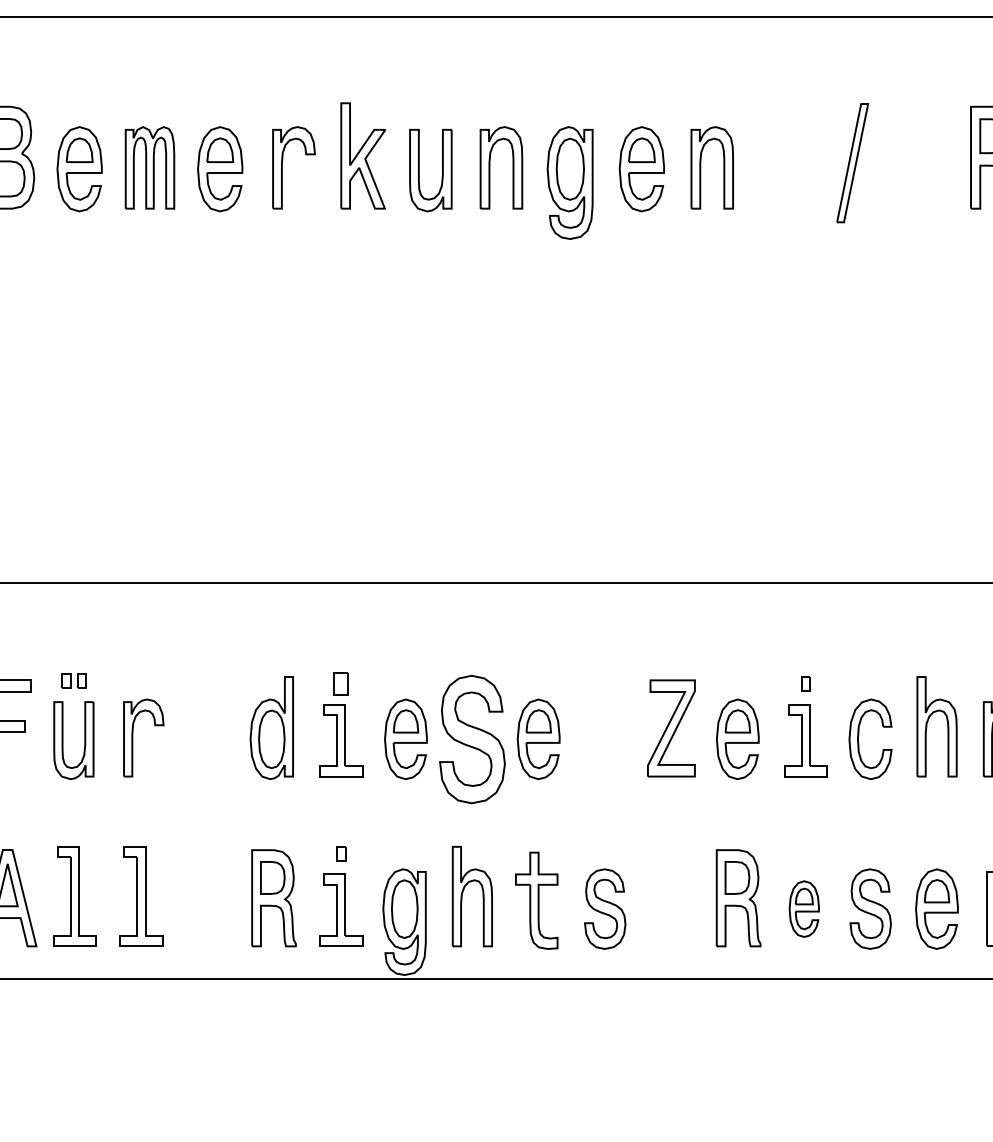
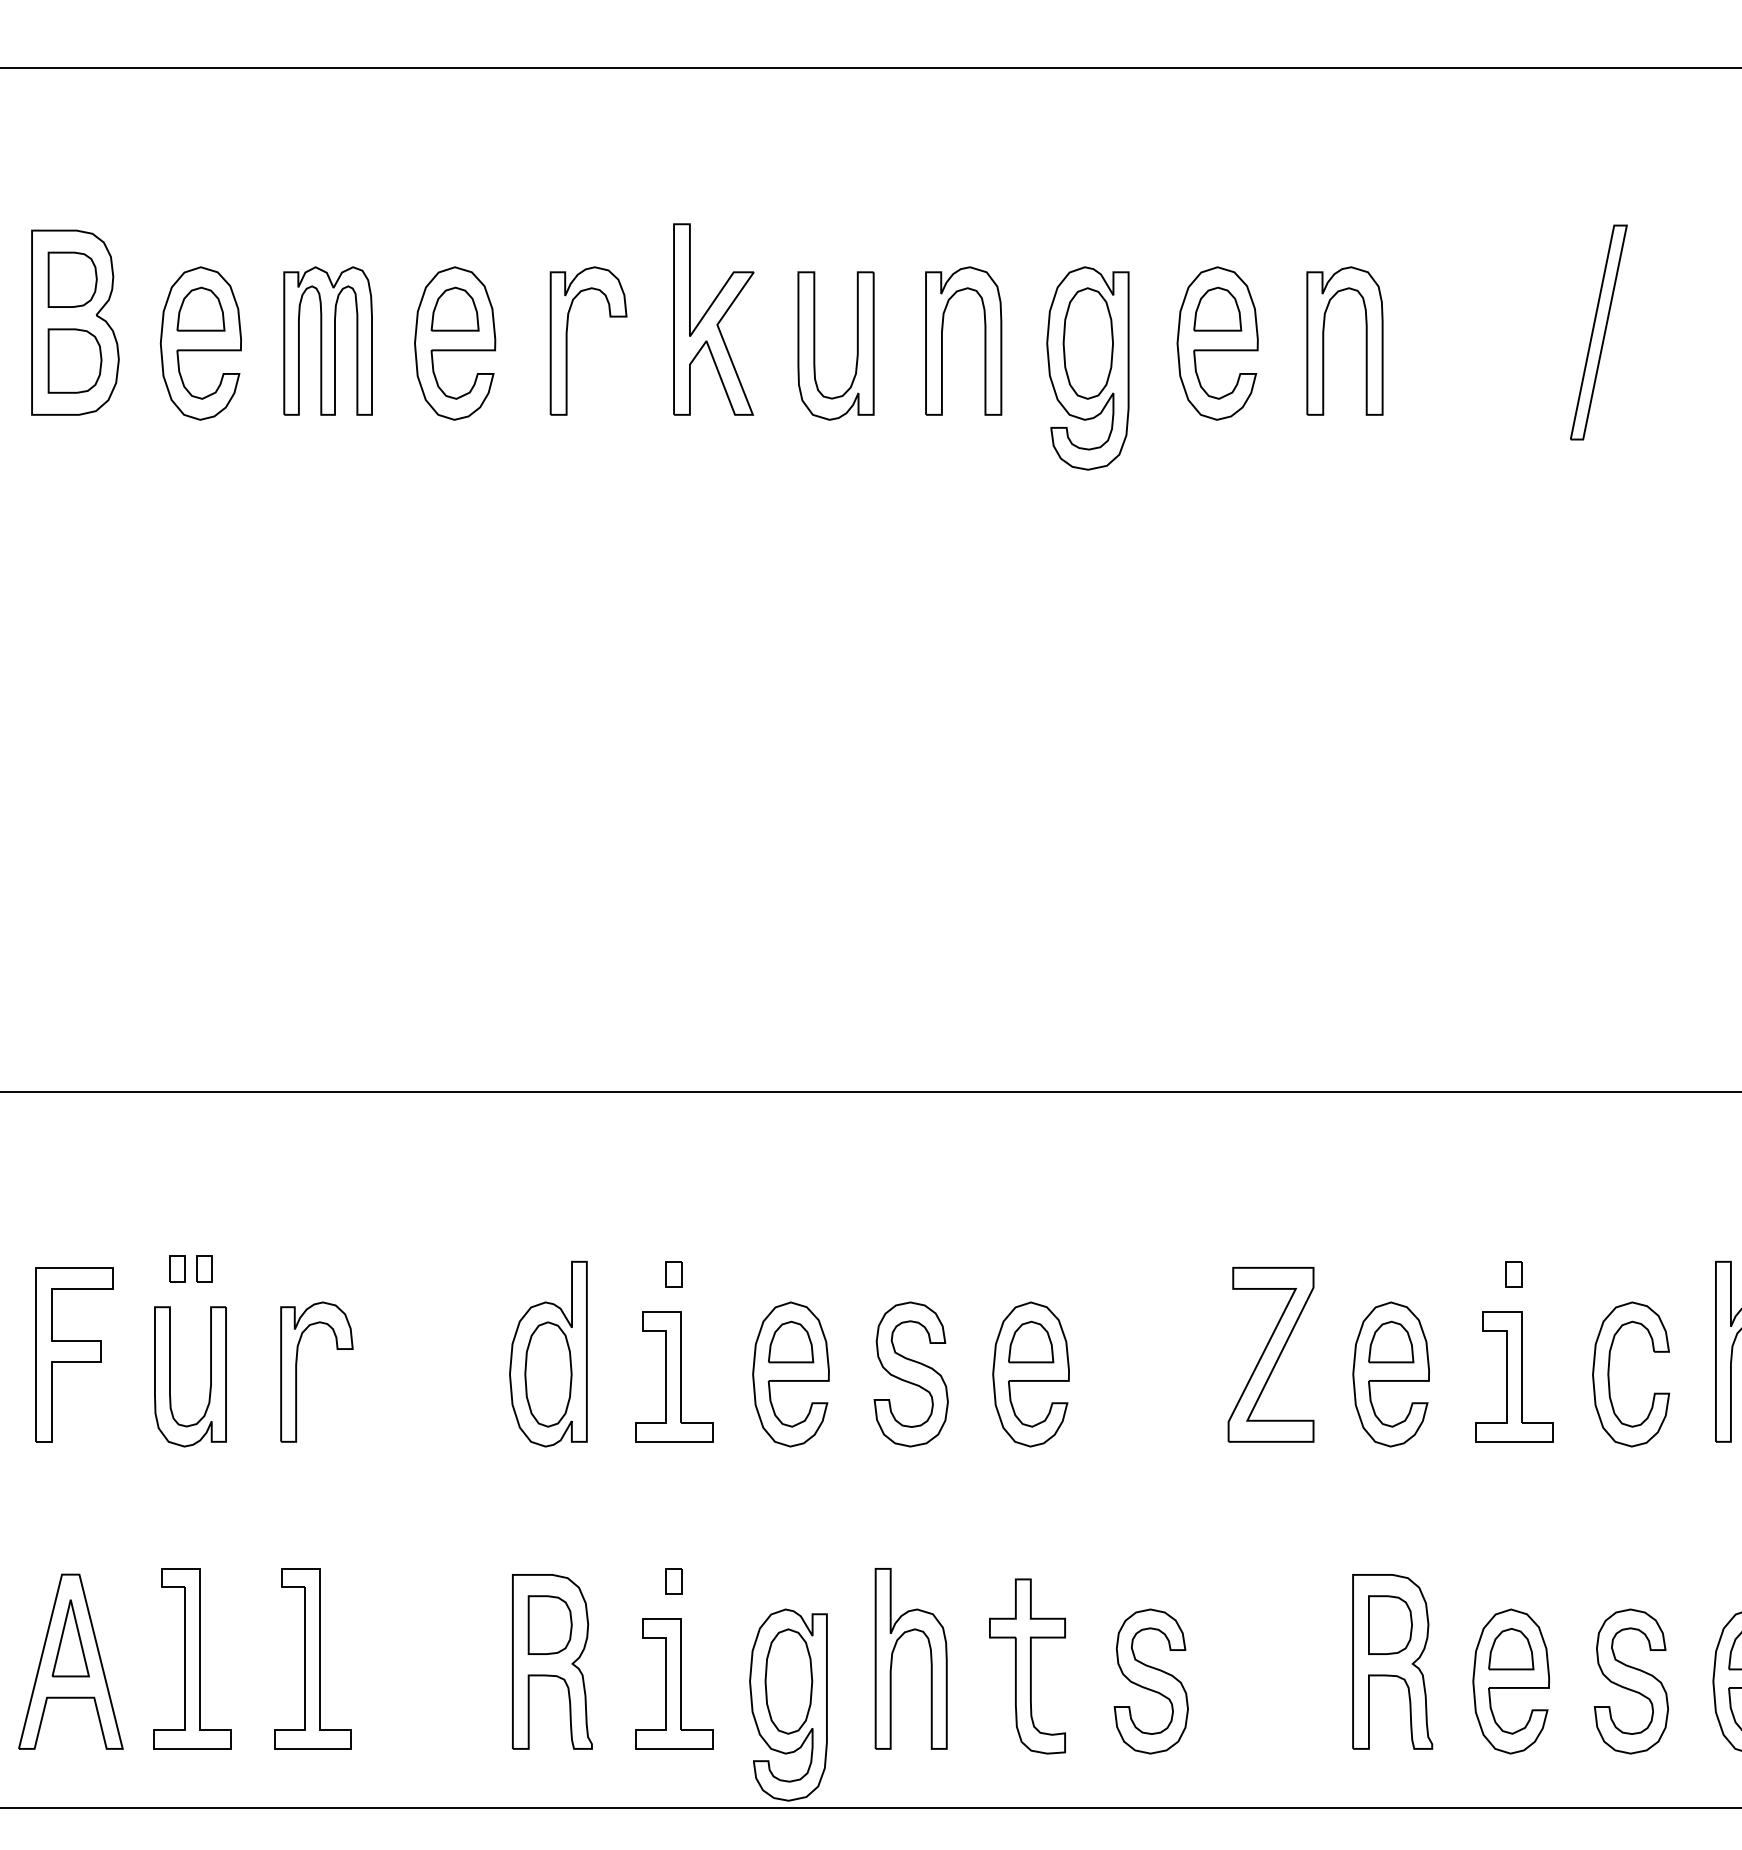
part: (341, 683) -> (674, 1273), size x0.62
part: (472, 738) -> (911, 1372), size x0.62
part: (804, 908) -> (1511, 1680), size x1.43

